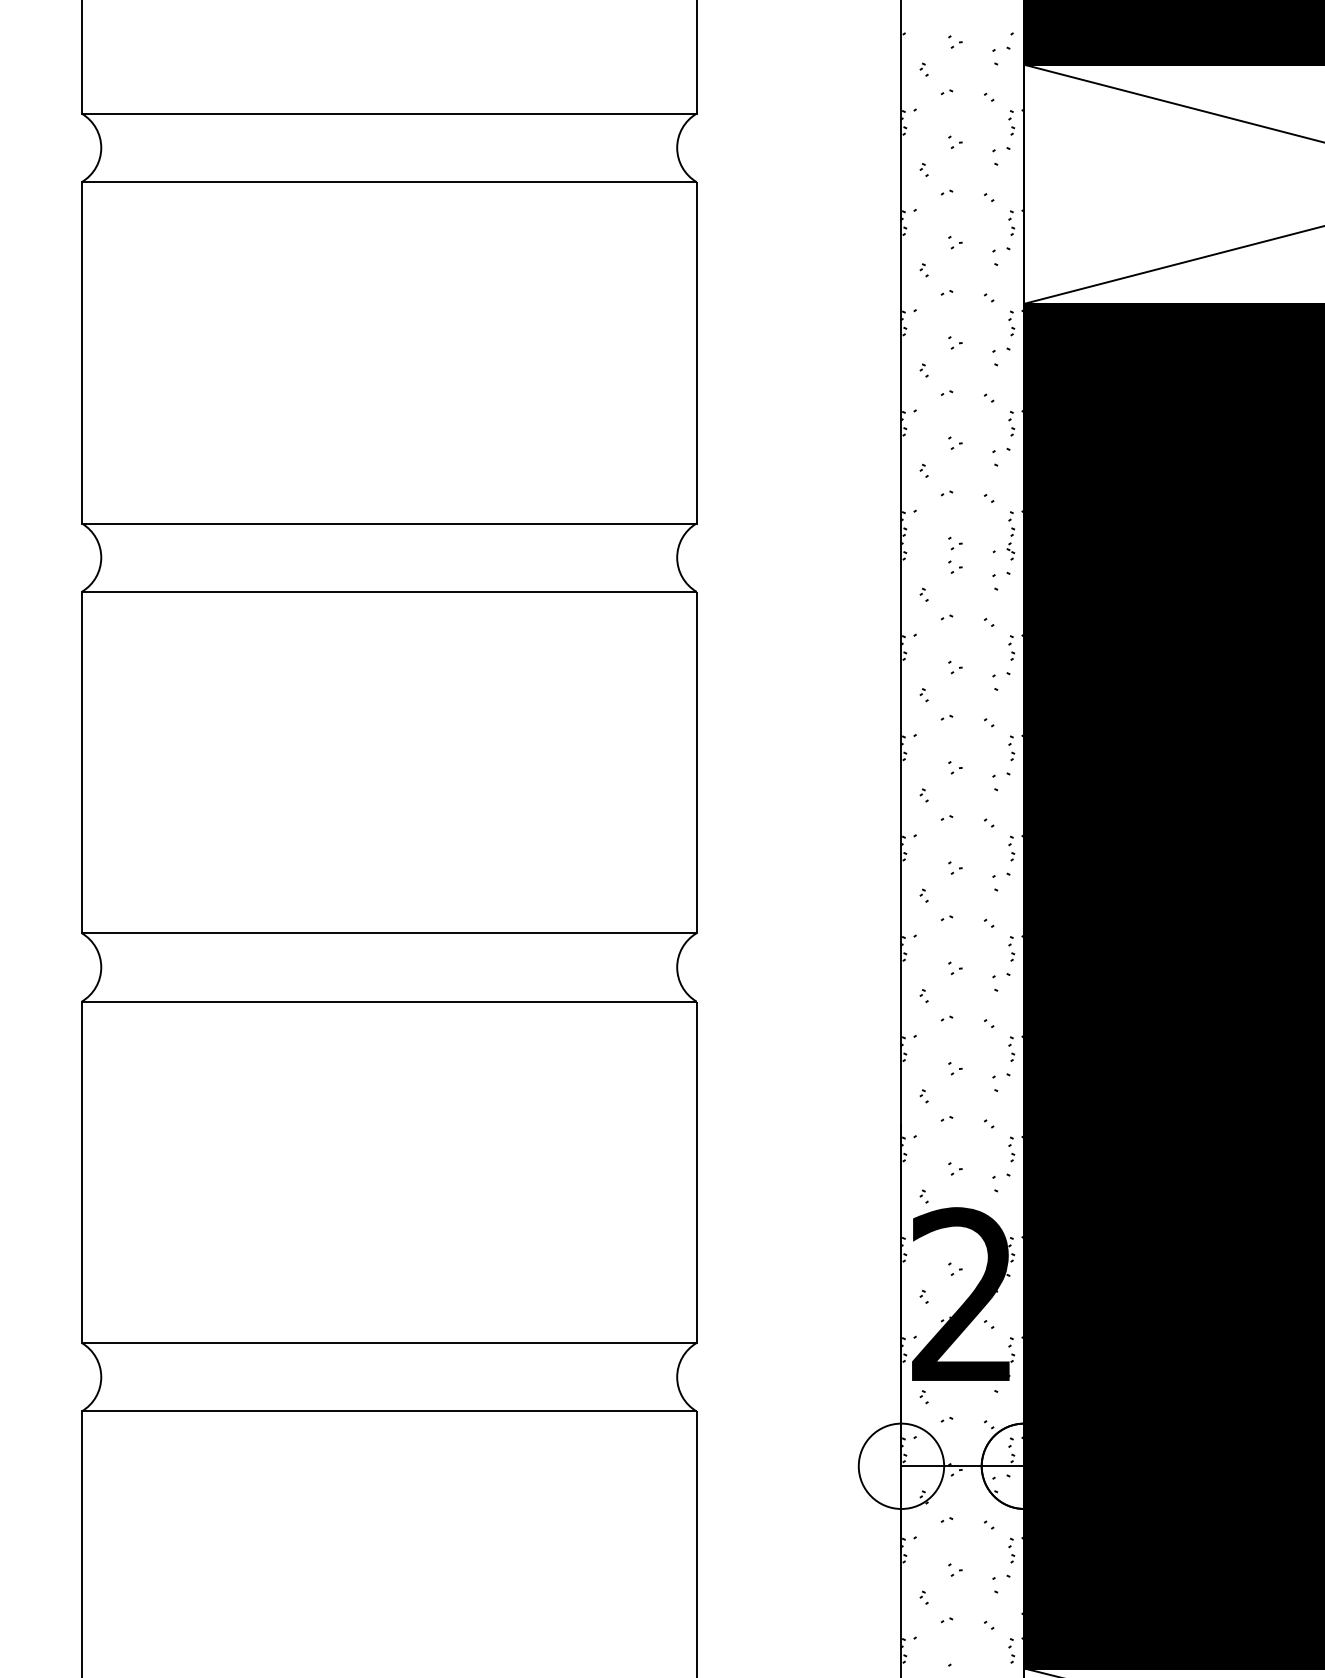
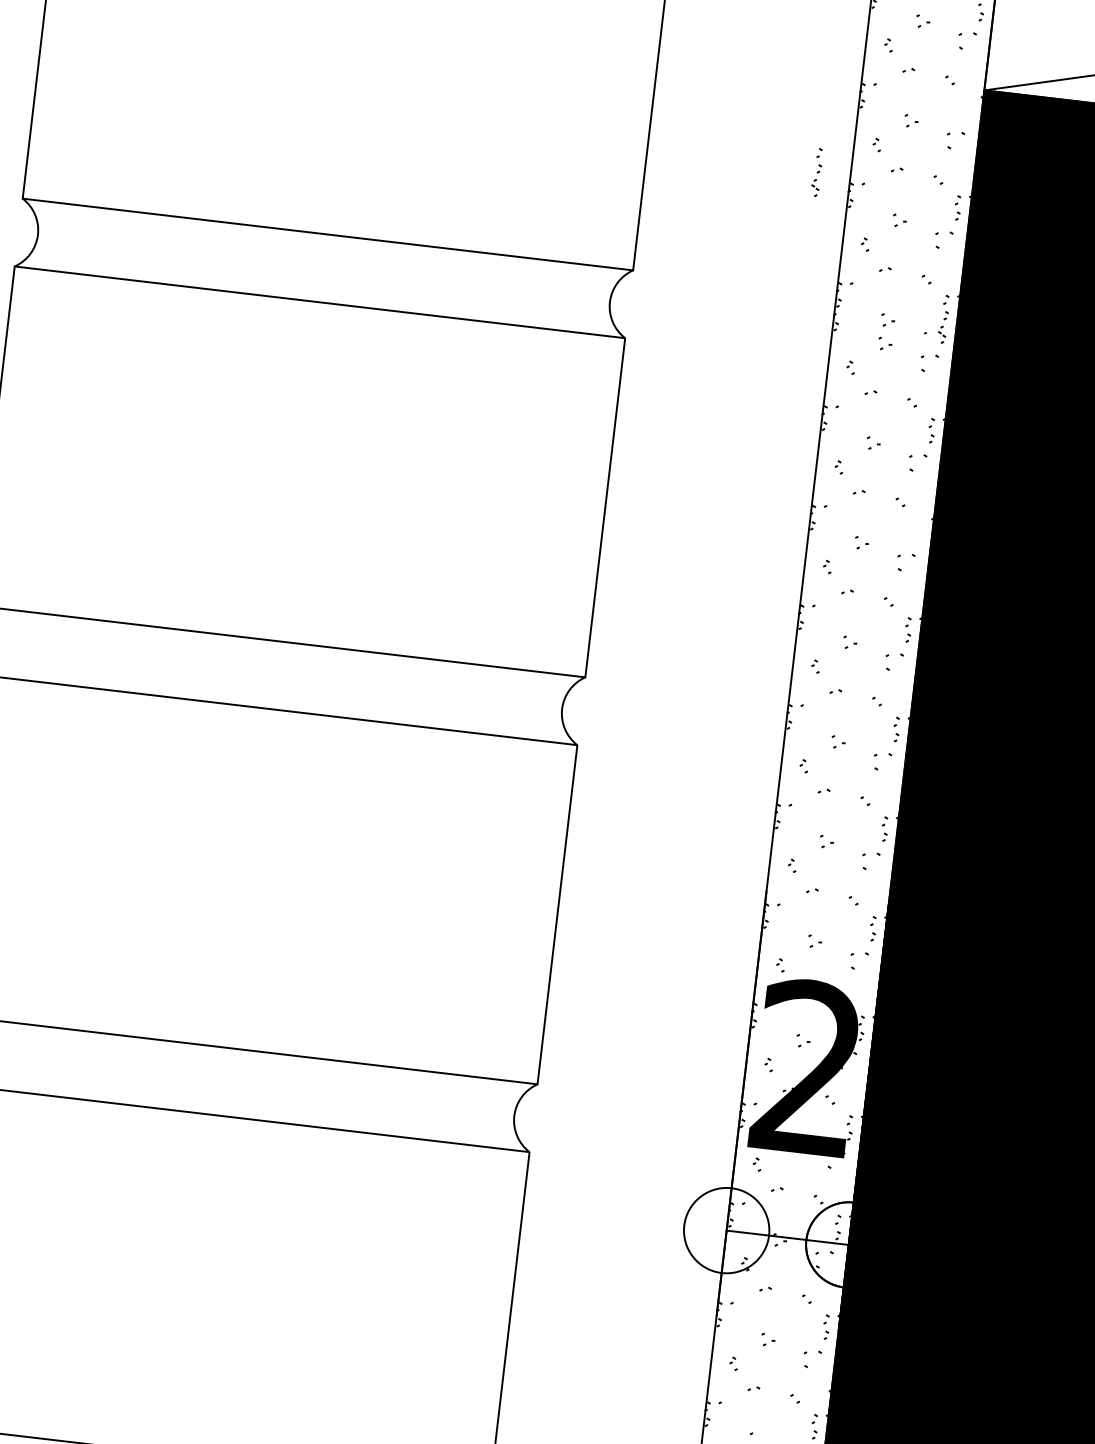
part: (1011, 323) -> (969, 108), removed
part: (867, 404) -> (816, 172), added
part: (1011, 748) -> (919, 530), removed

